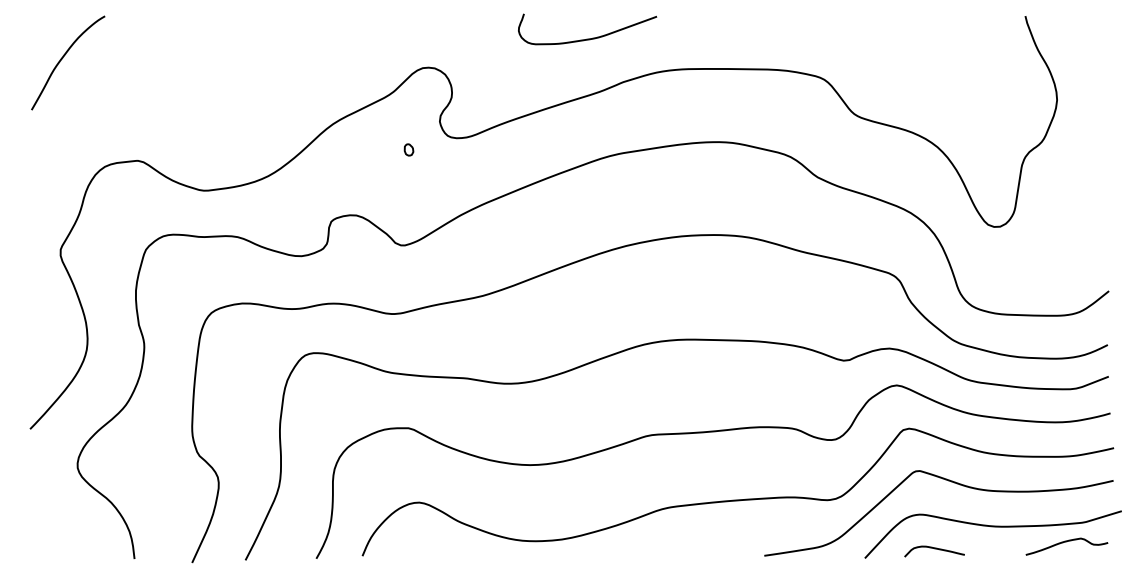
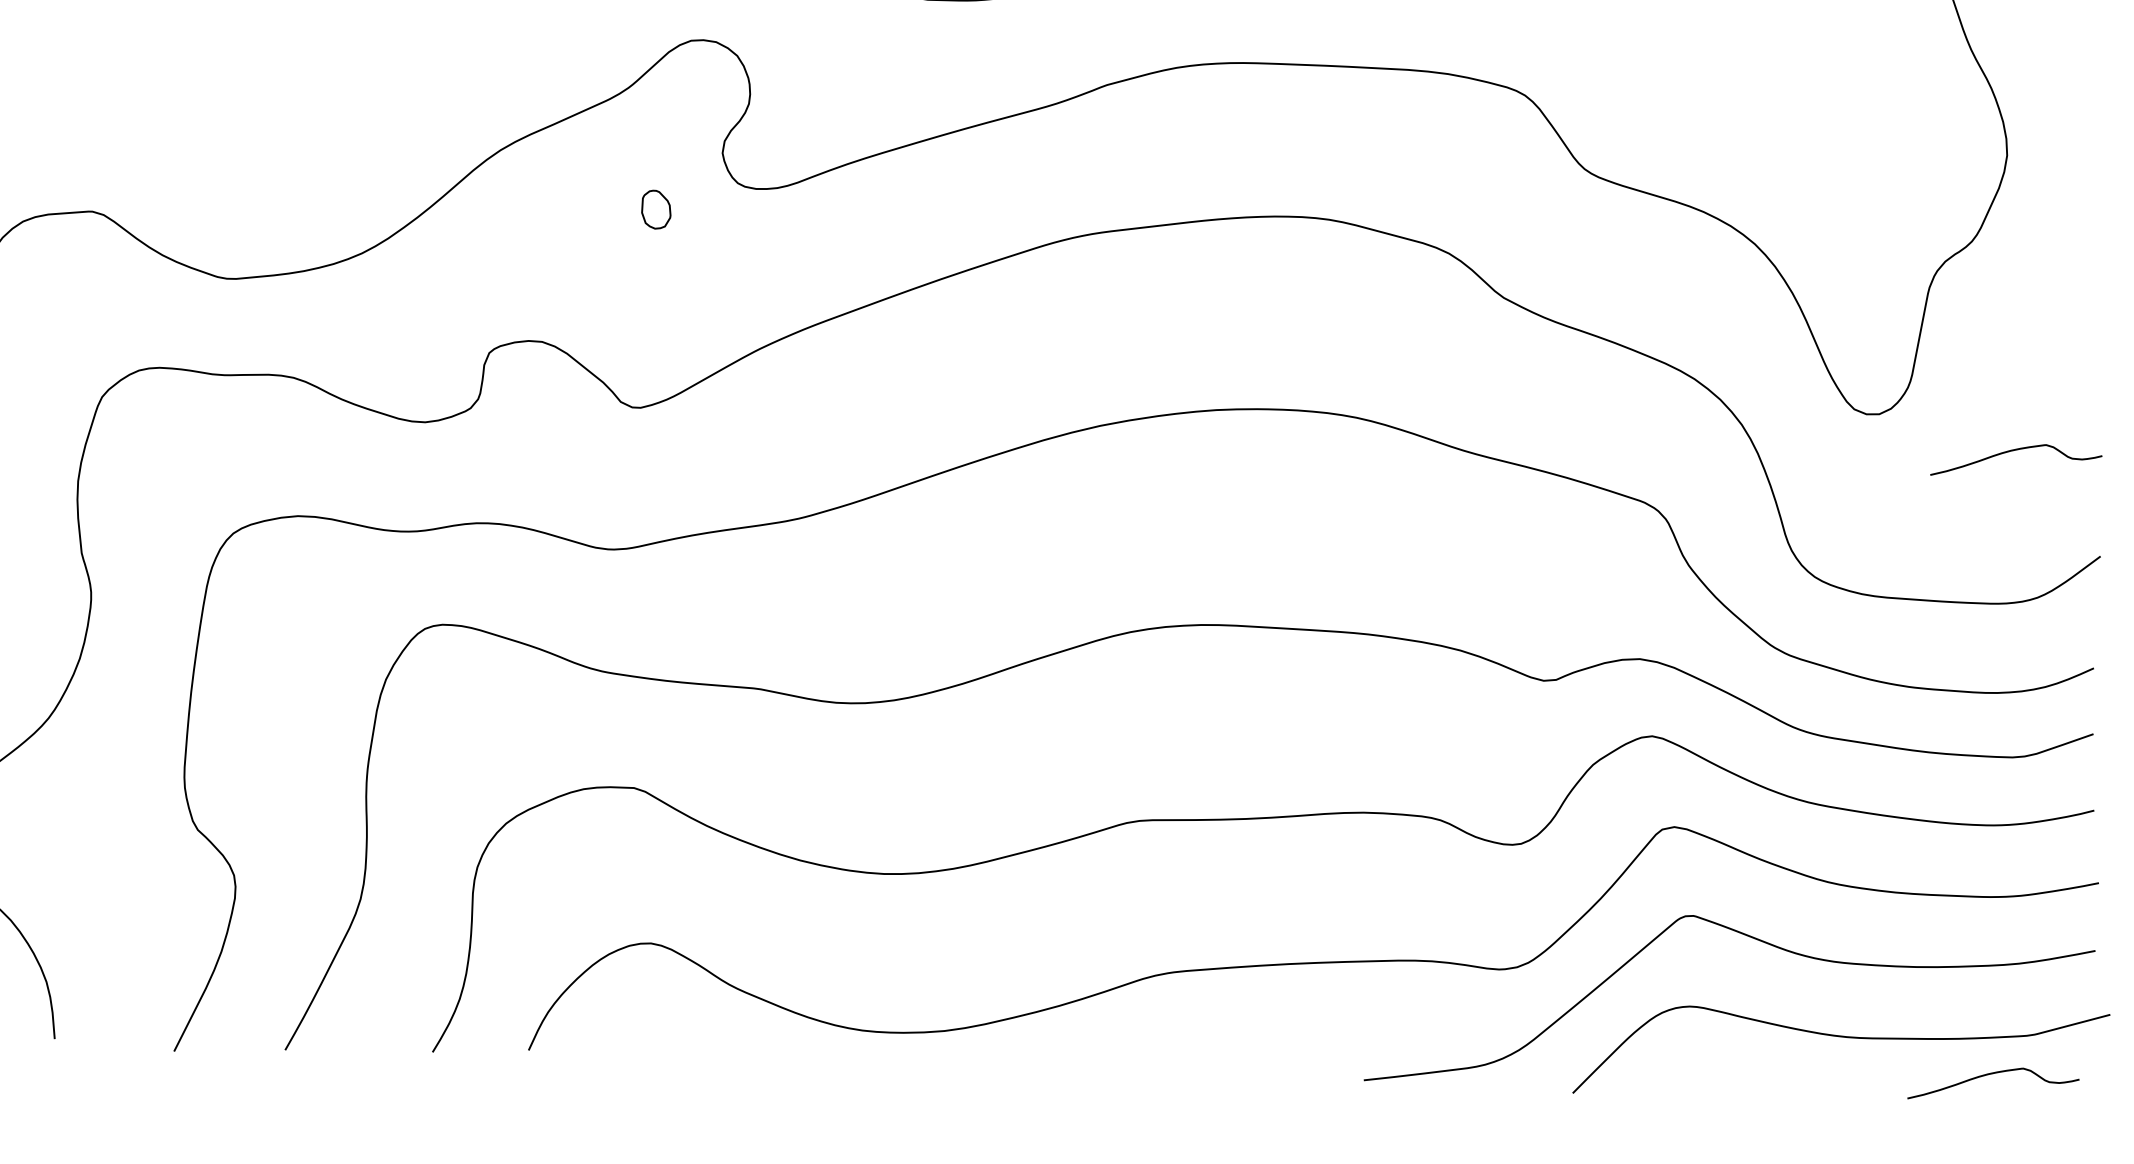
part: (408, 149) -> (655, 208), size x1.6
curve: (1066, 242) -> (2015, 452), added
curve: (934, 549) -> (1718, 1080), removed

